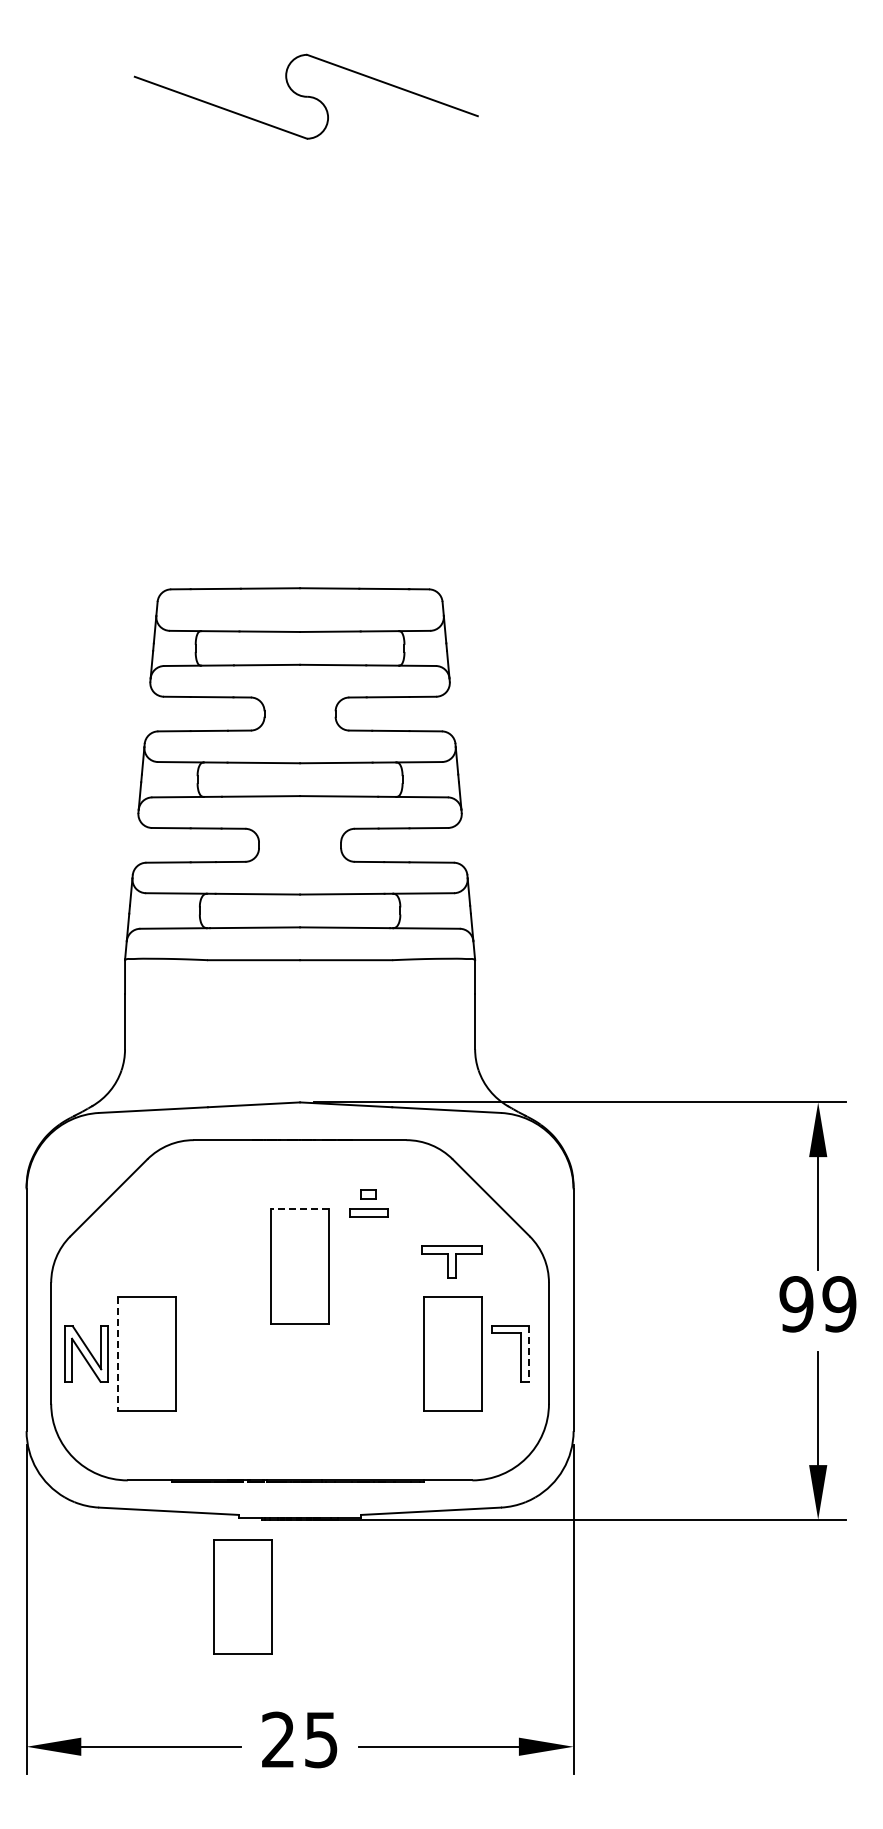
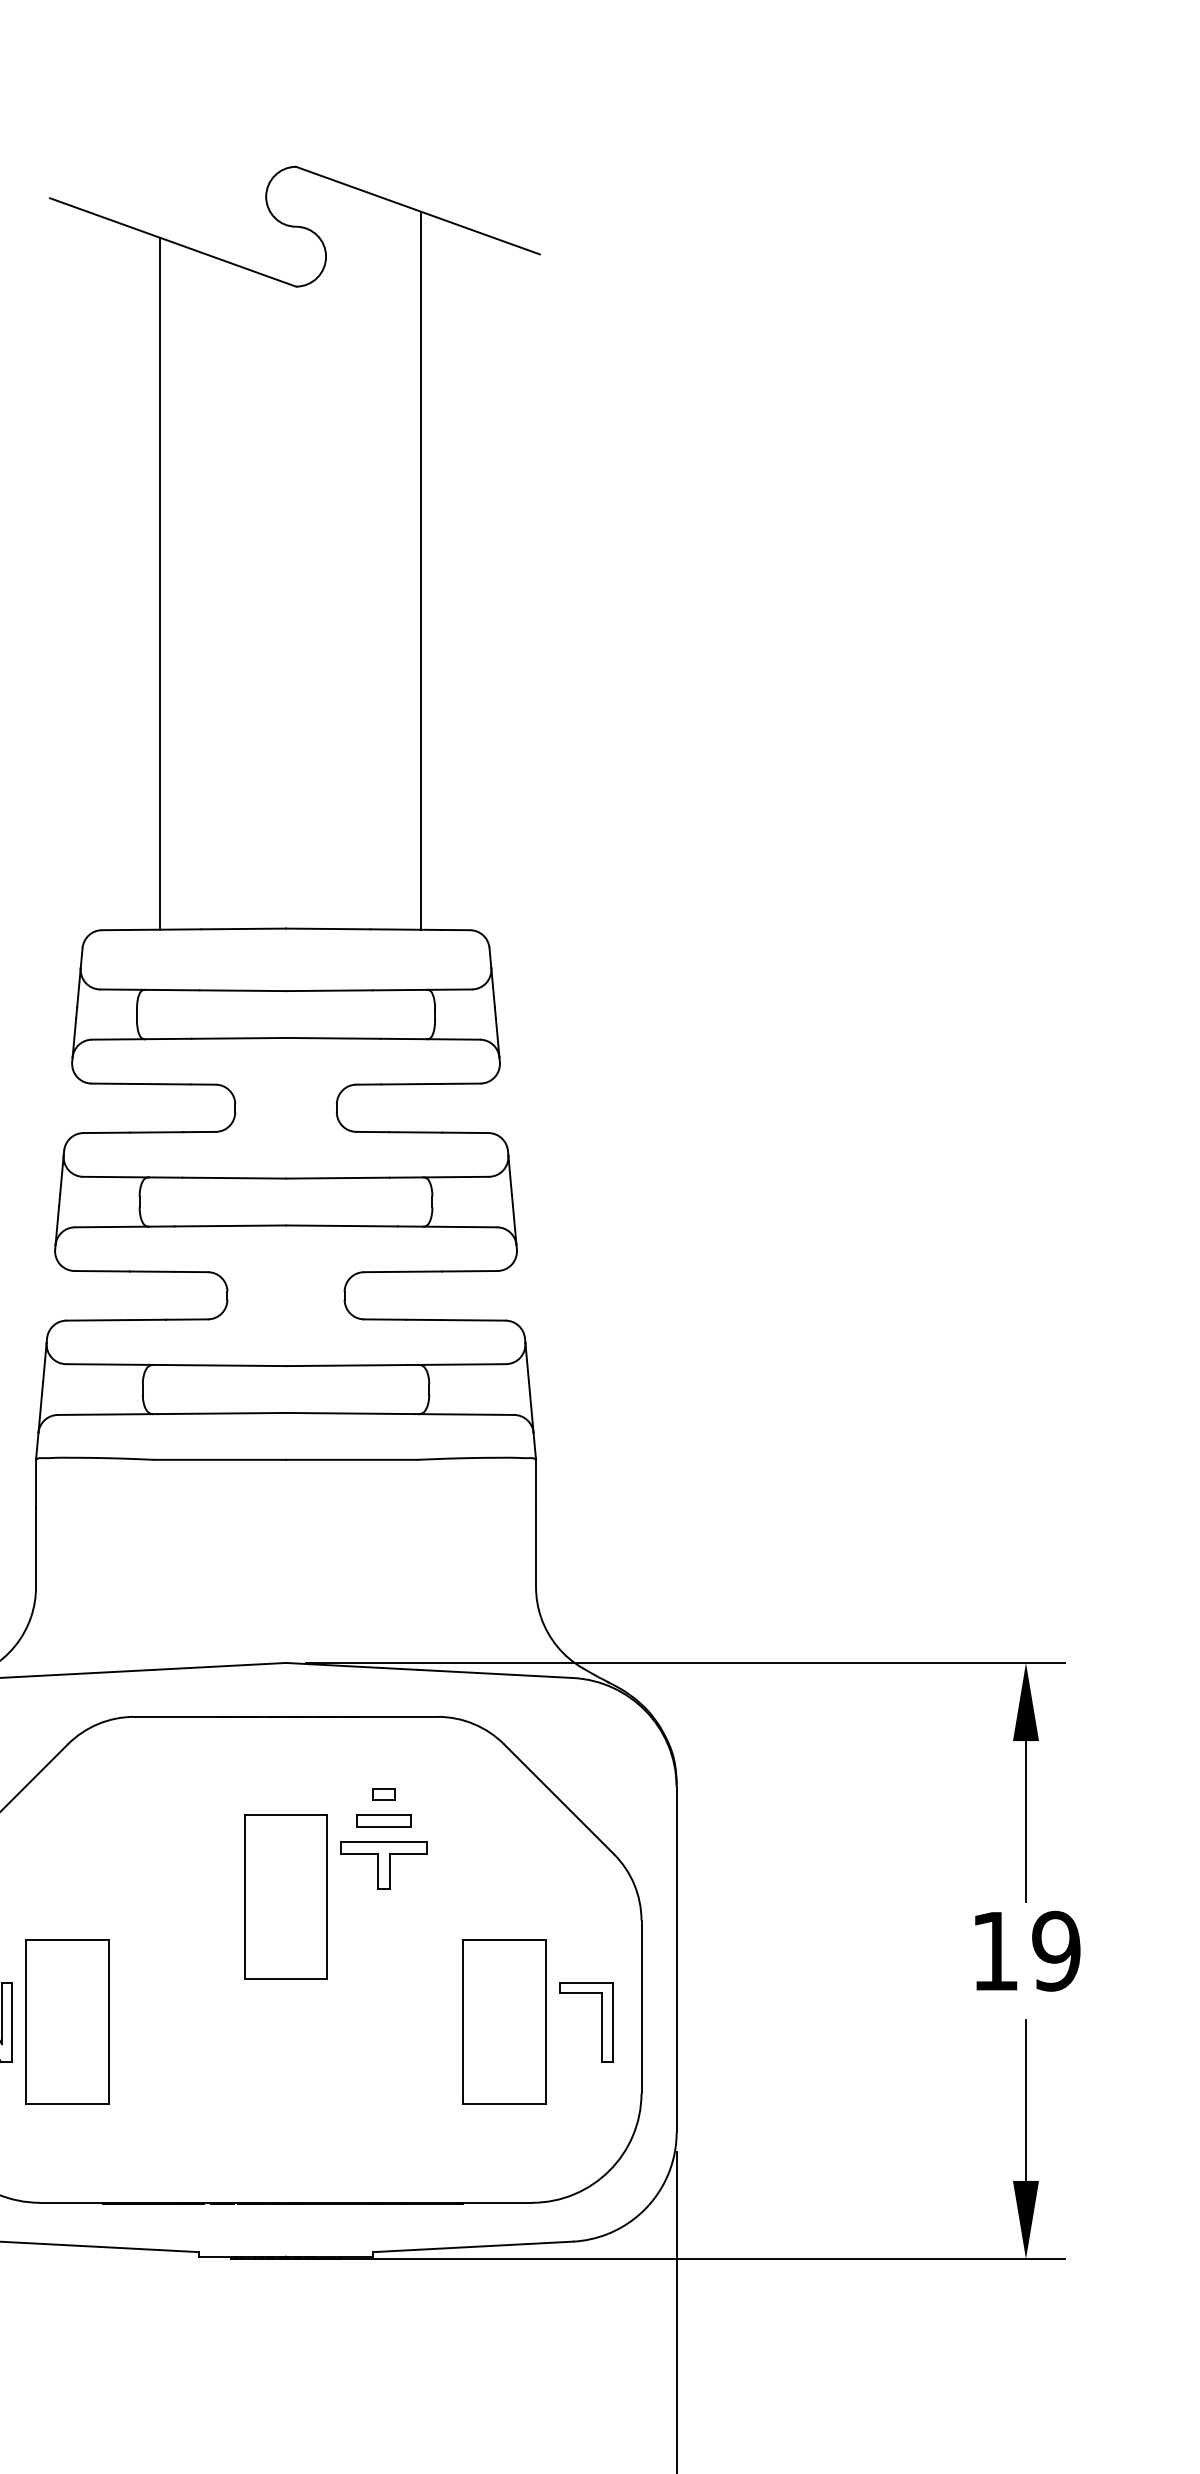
line: (394, 337) -> (420, 570), added
line: (211, 346) -> (159, 583), added
line: (300, 1209) -> (286, 1815), dashed -> solid
part: (451, 1261) -> (383, 1864), moved
text: (796, 1304) -> (995, 1951), 99 -> 19
line: (117, 1354) -> (25, 2022), dashed -> solid
line: (528, 1354) -> (612, 2022), dashed -> solid
part: (242, 1596) -> (203, 2368), removed

